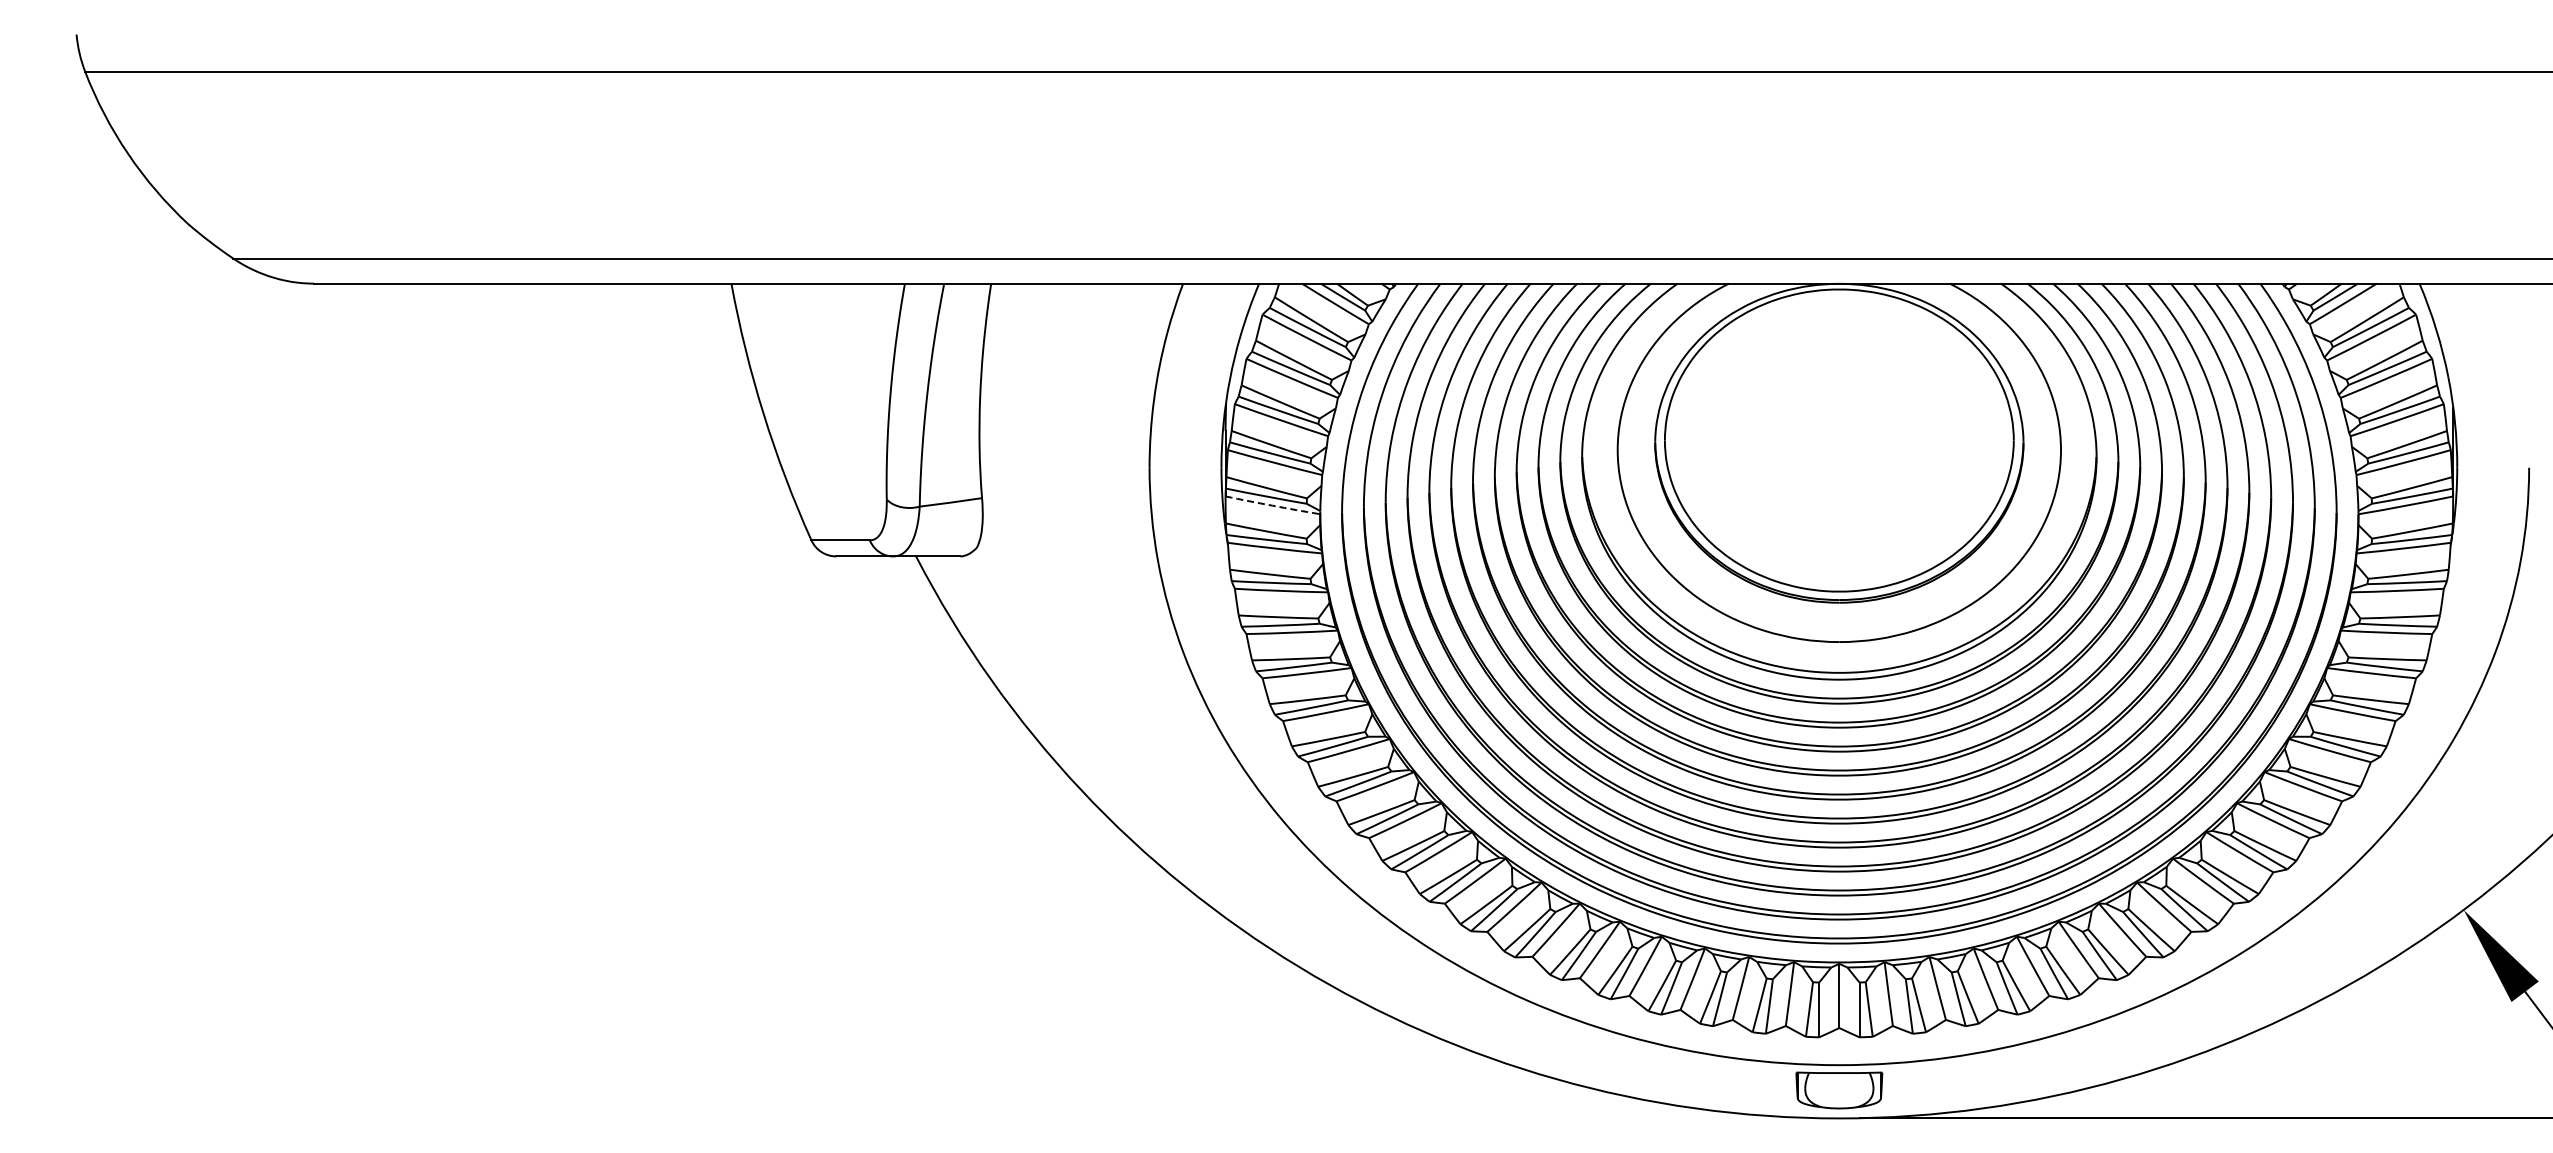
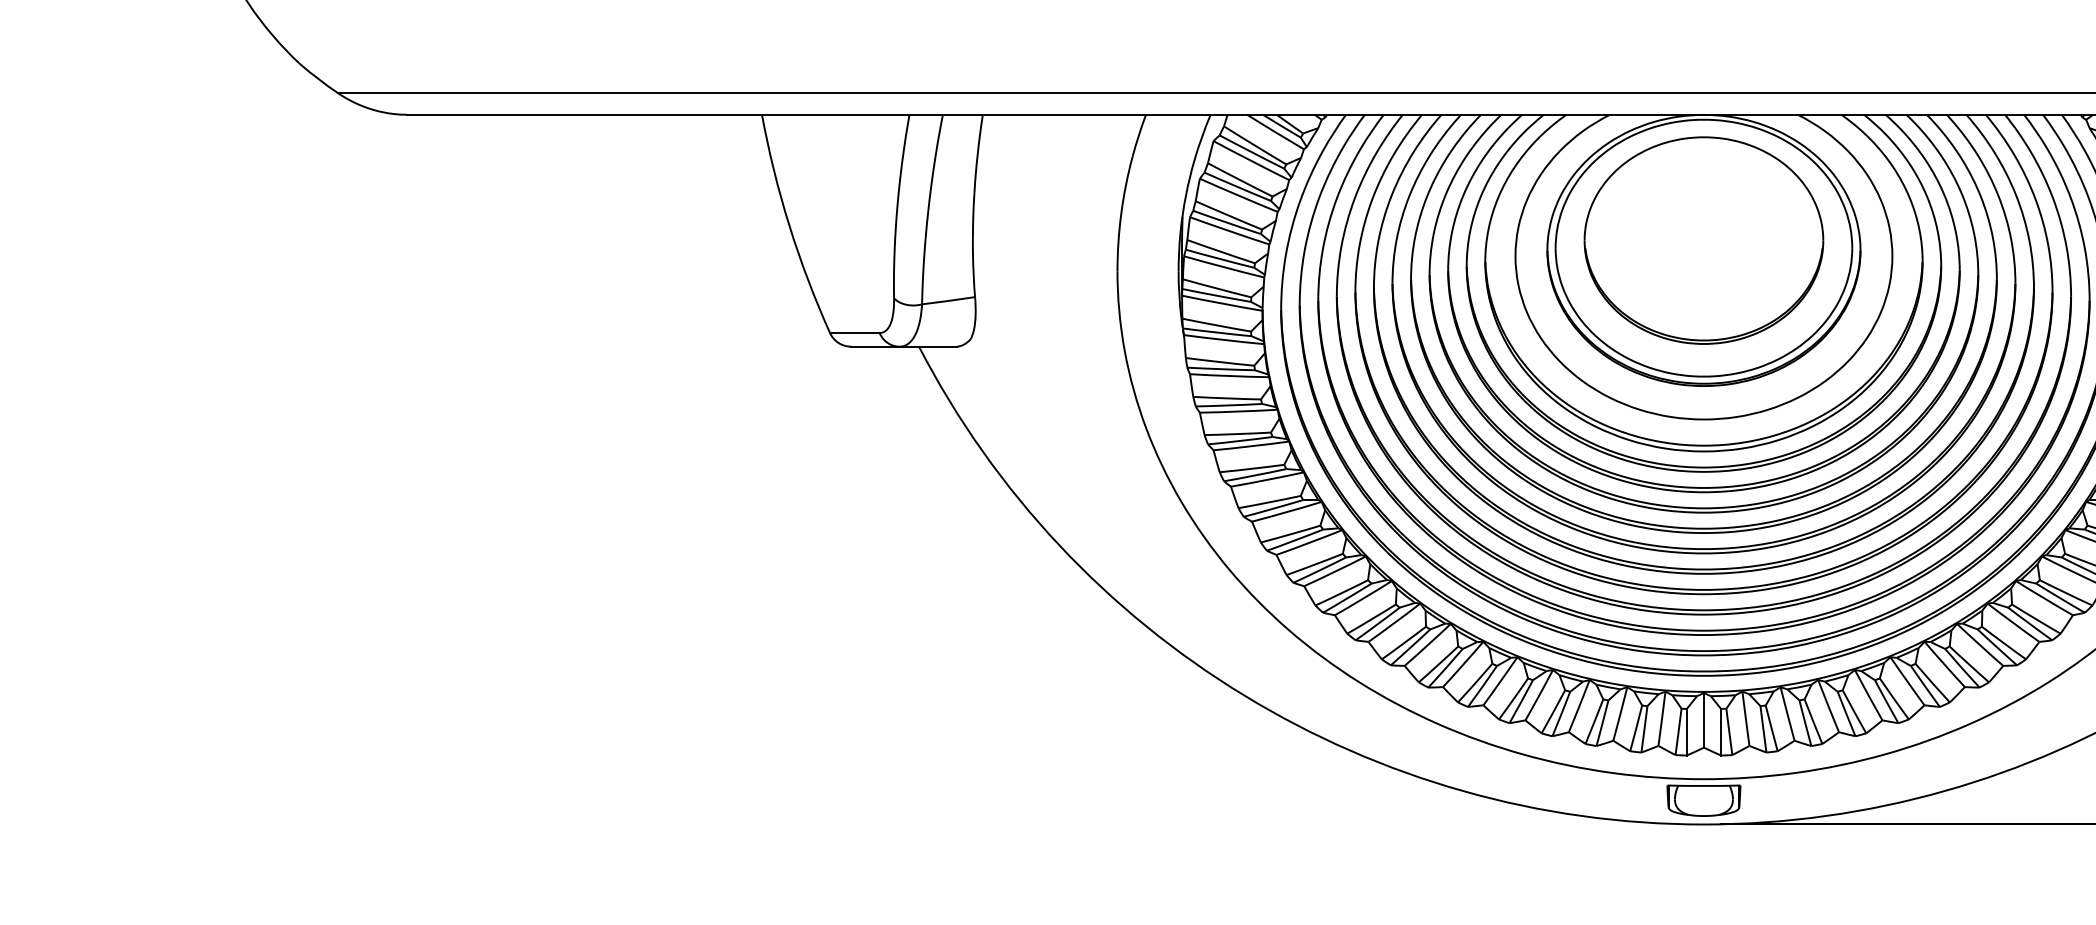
part: (1839, 431) -> (1704, 240), added
arc: (1272, 505) -> (1222, 303), dashed -> solid

